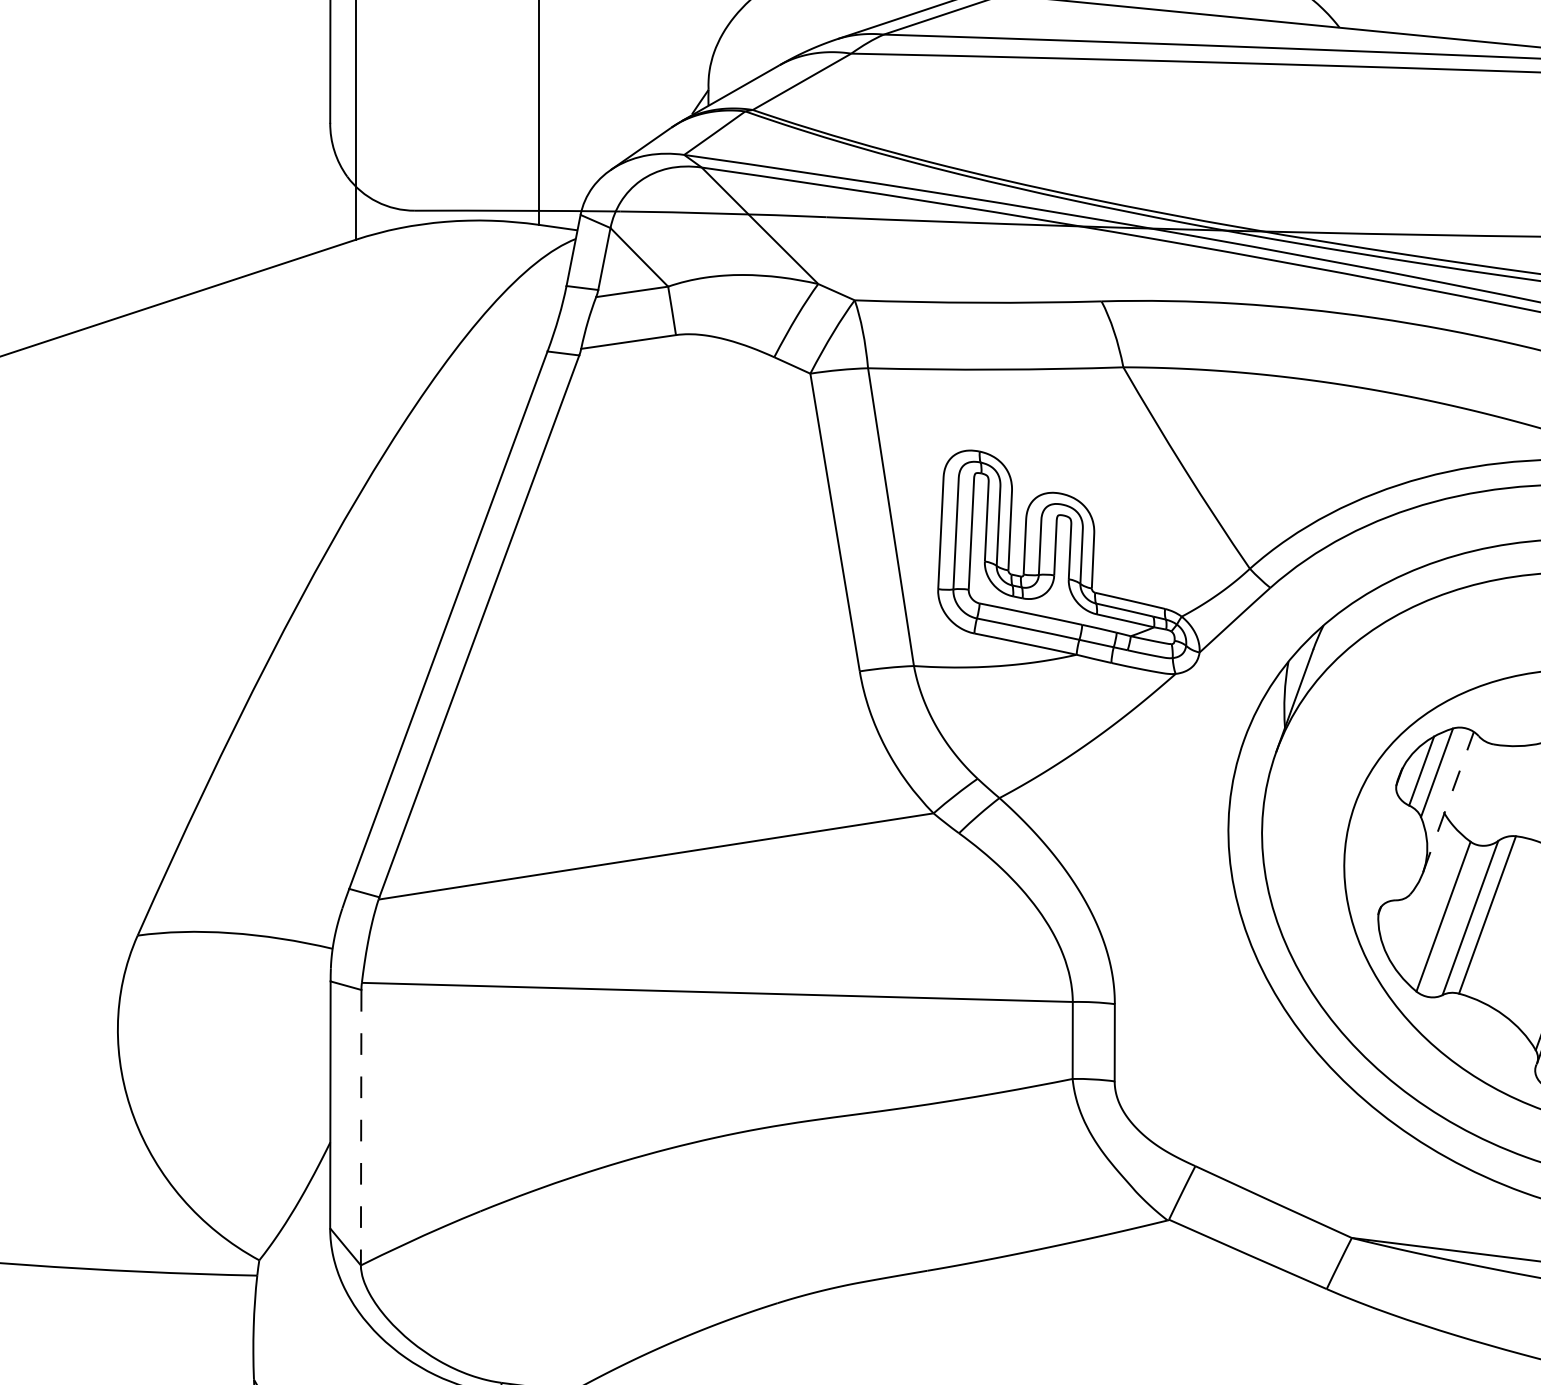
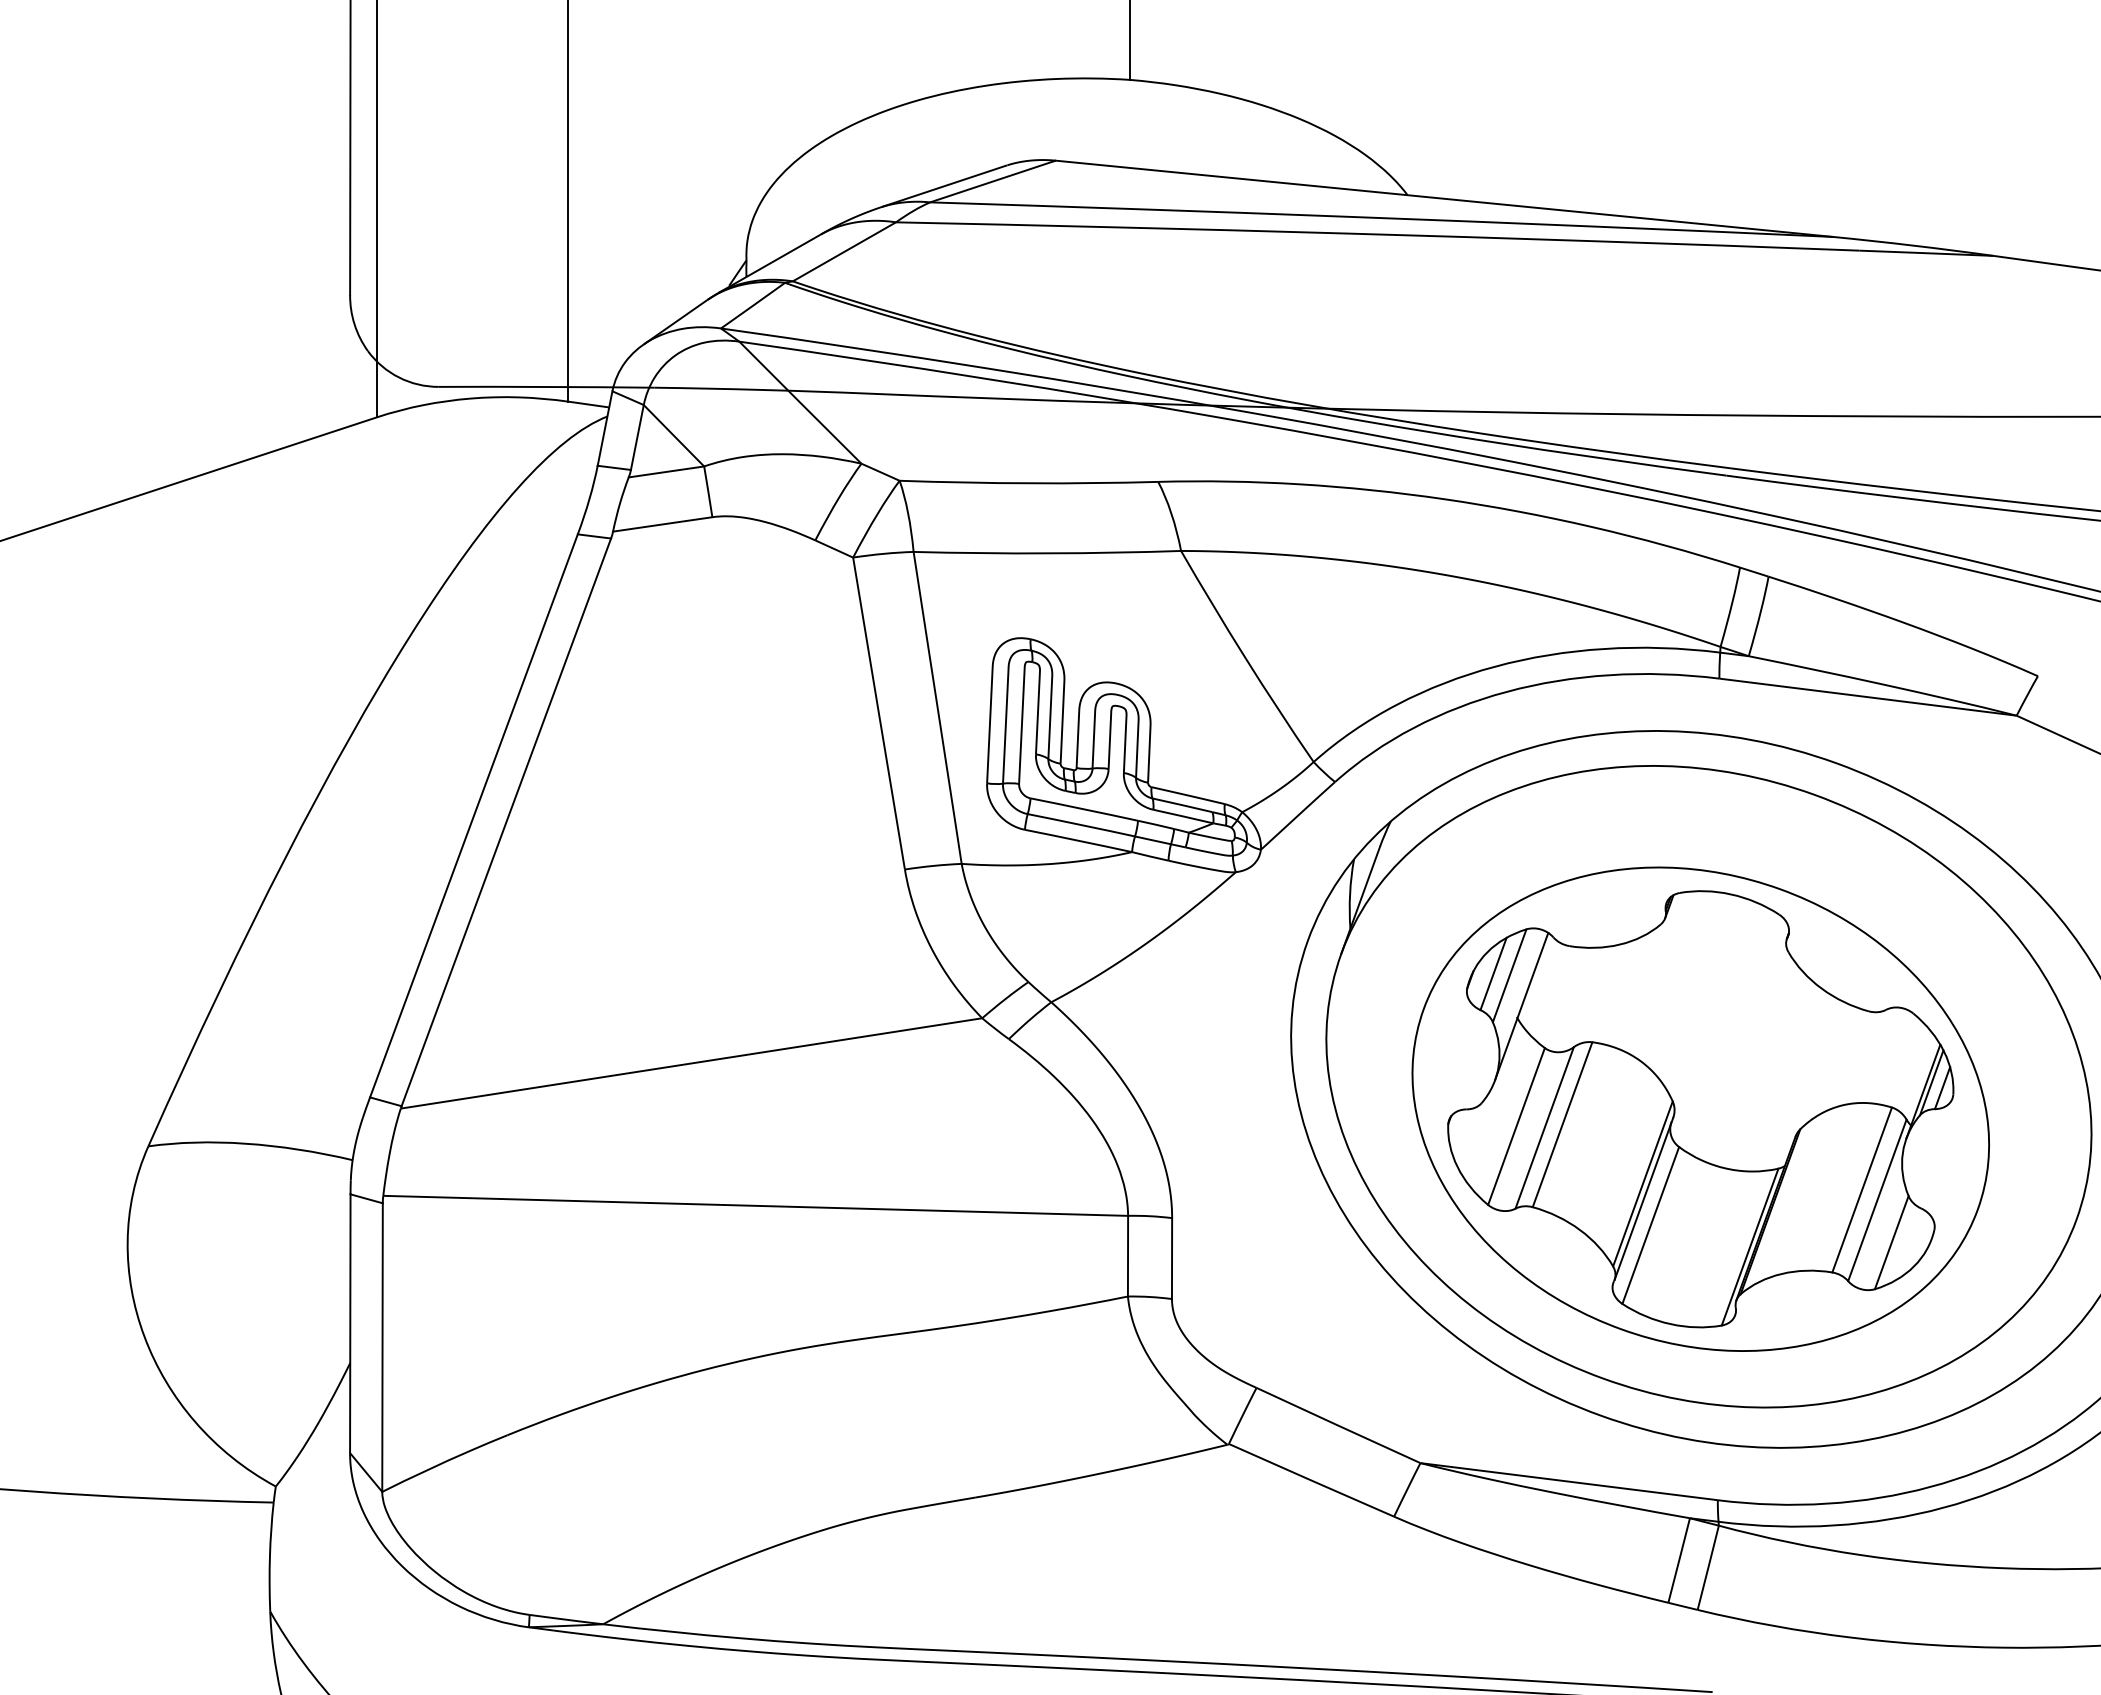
line: (1448, 802) -> (1521, 1006), dashed -> solid
line: (361, 1128) -> (382, 1348), dashed -> solid

